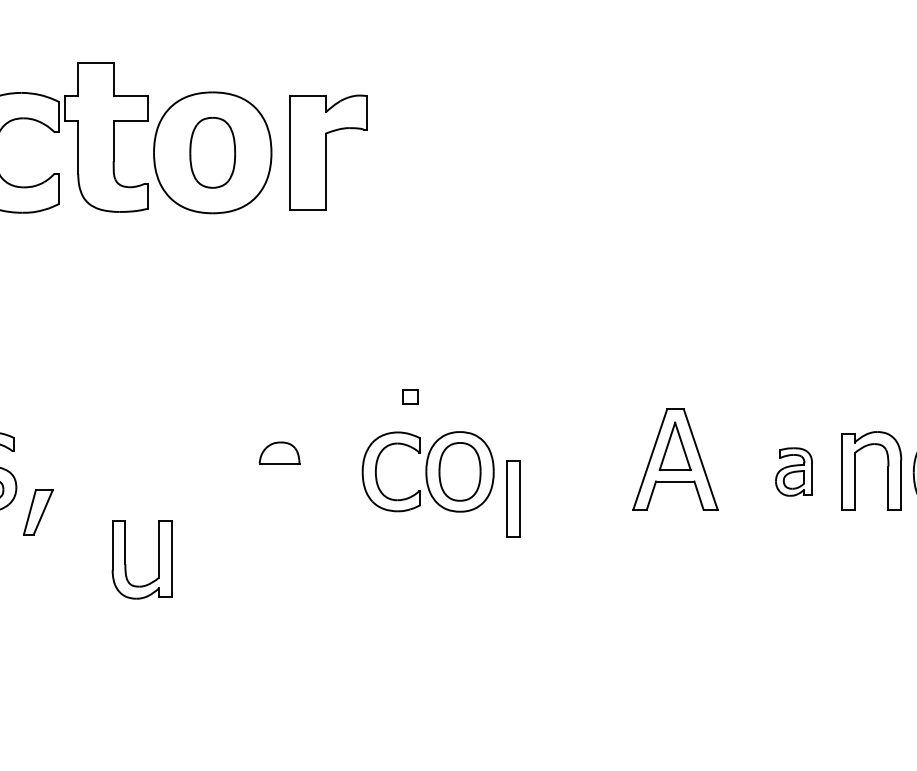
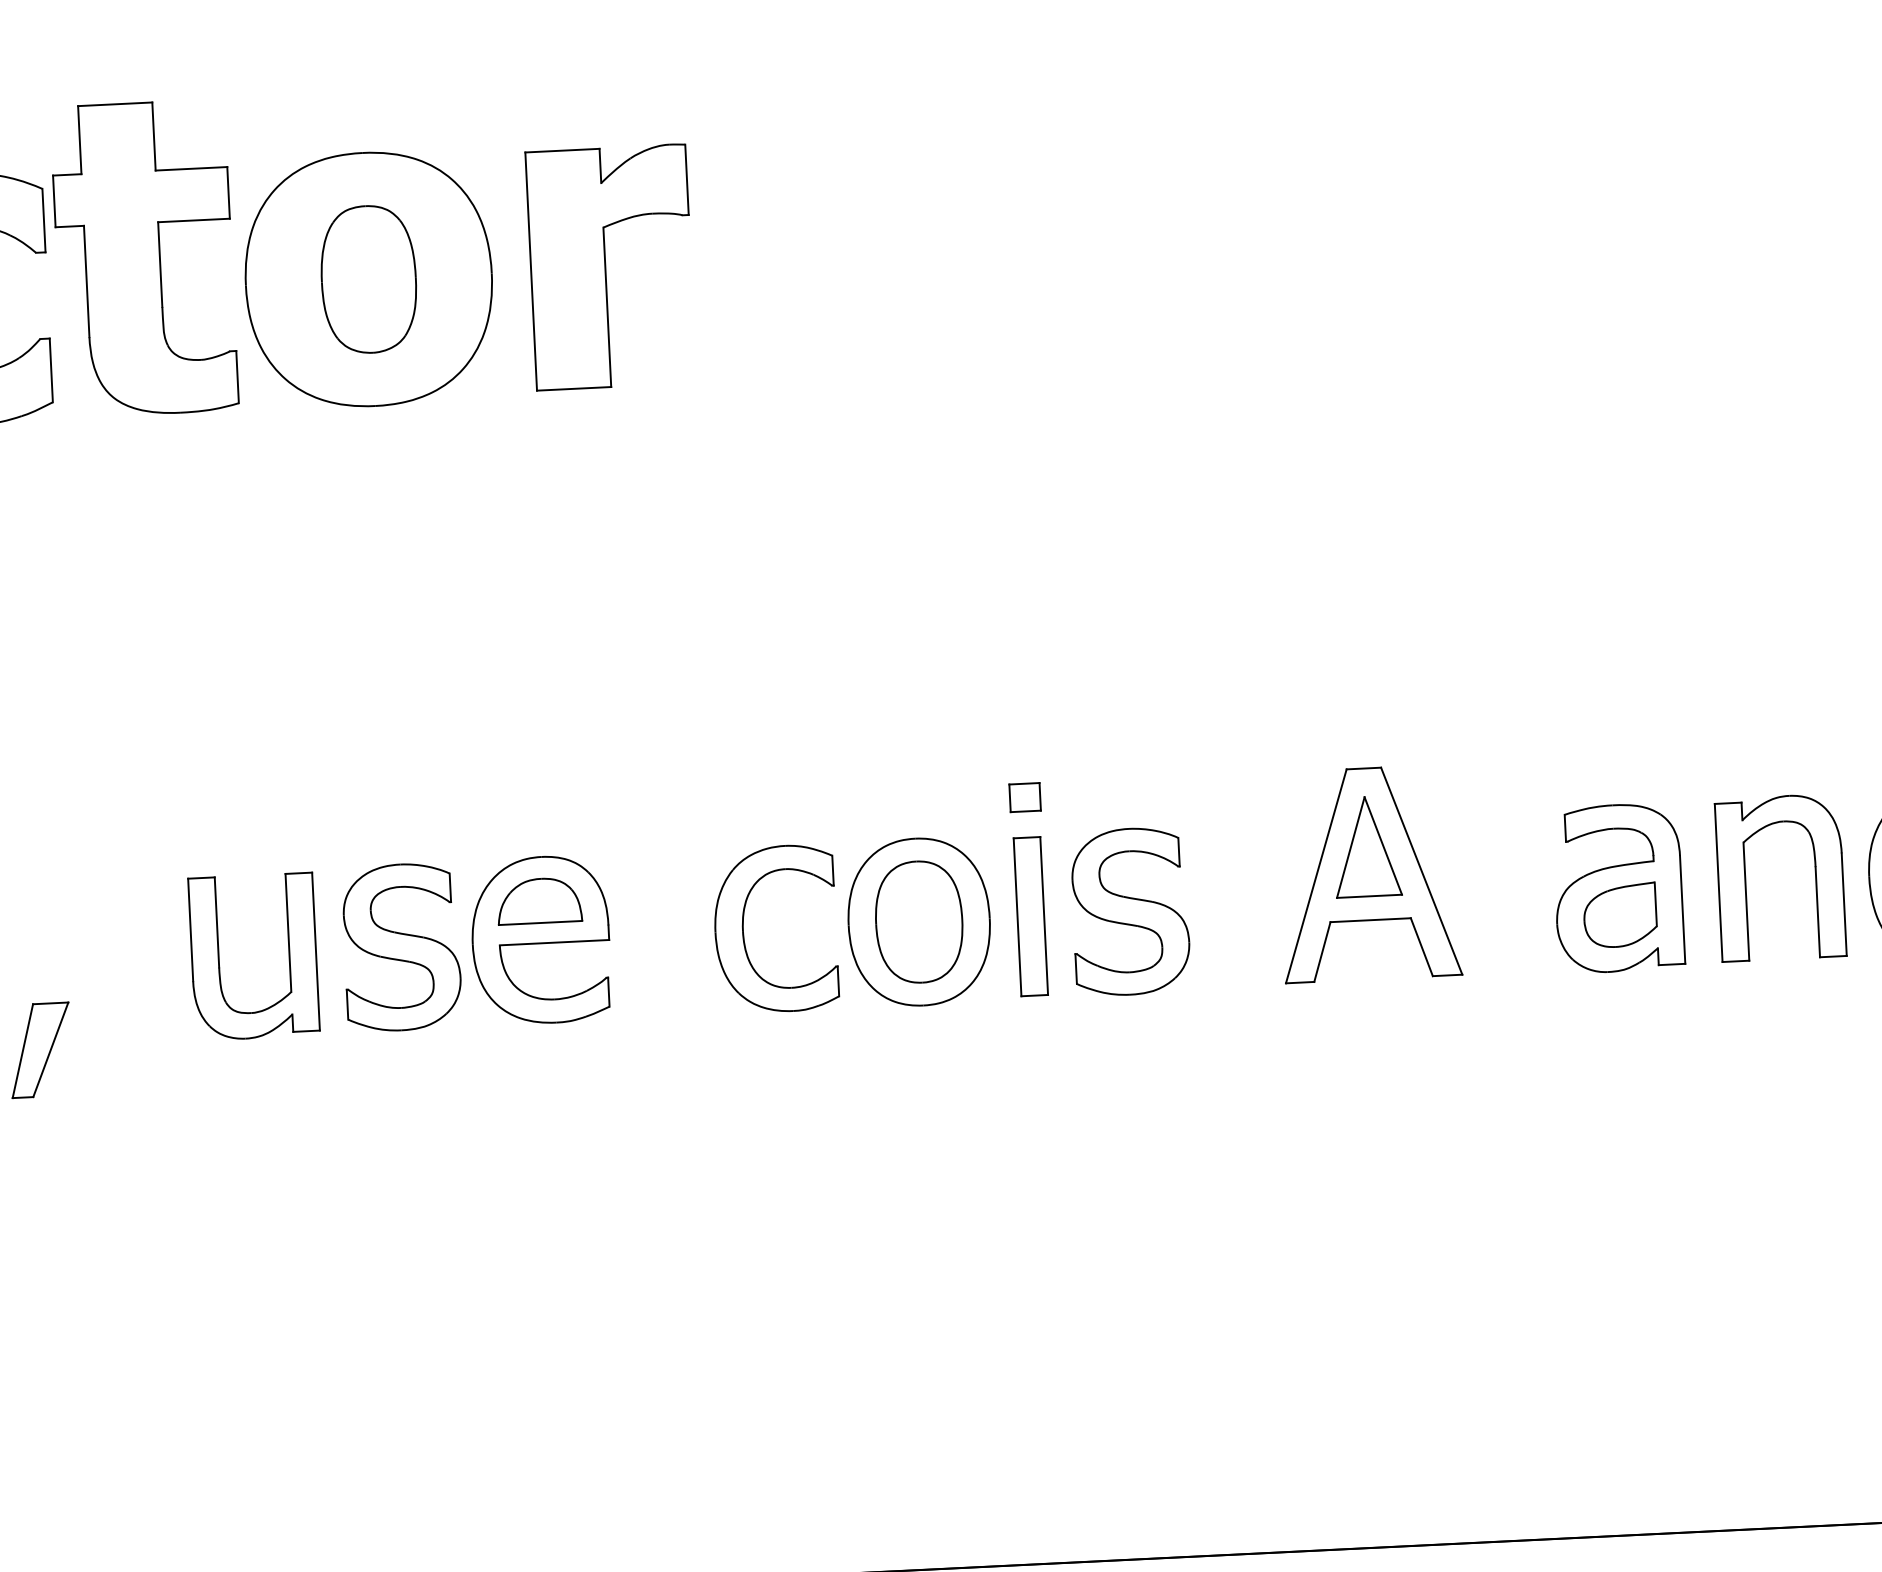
part: (410, 396) -> (1025, 796), moved
part: (248, 471) -> (476, 942), added
part: (561, 471) -> (1131, 910), added
part: (793, 471) -> (1617, 887), size x1.67
part: (513, 498) -> (1031, 915), moved
part: (126, 564) -> (221, 967), moved

